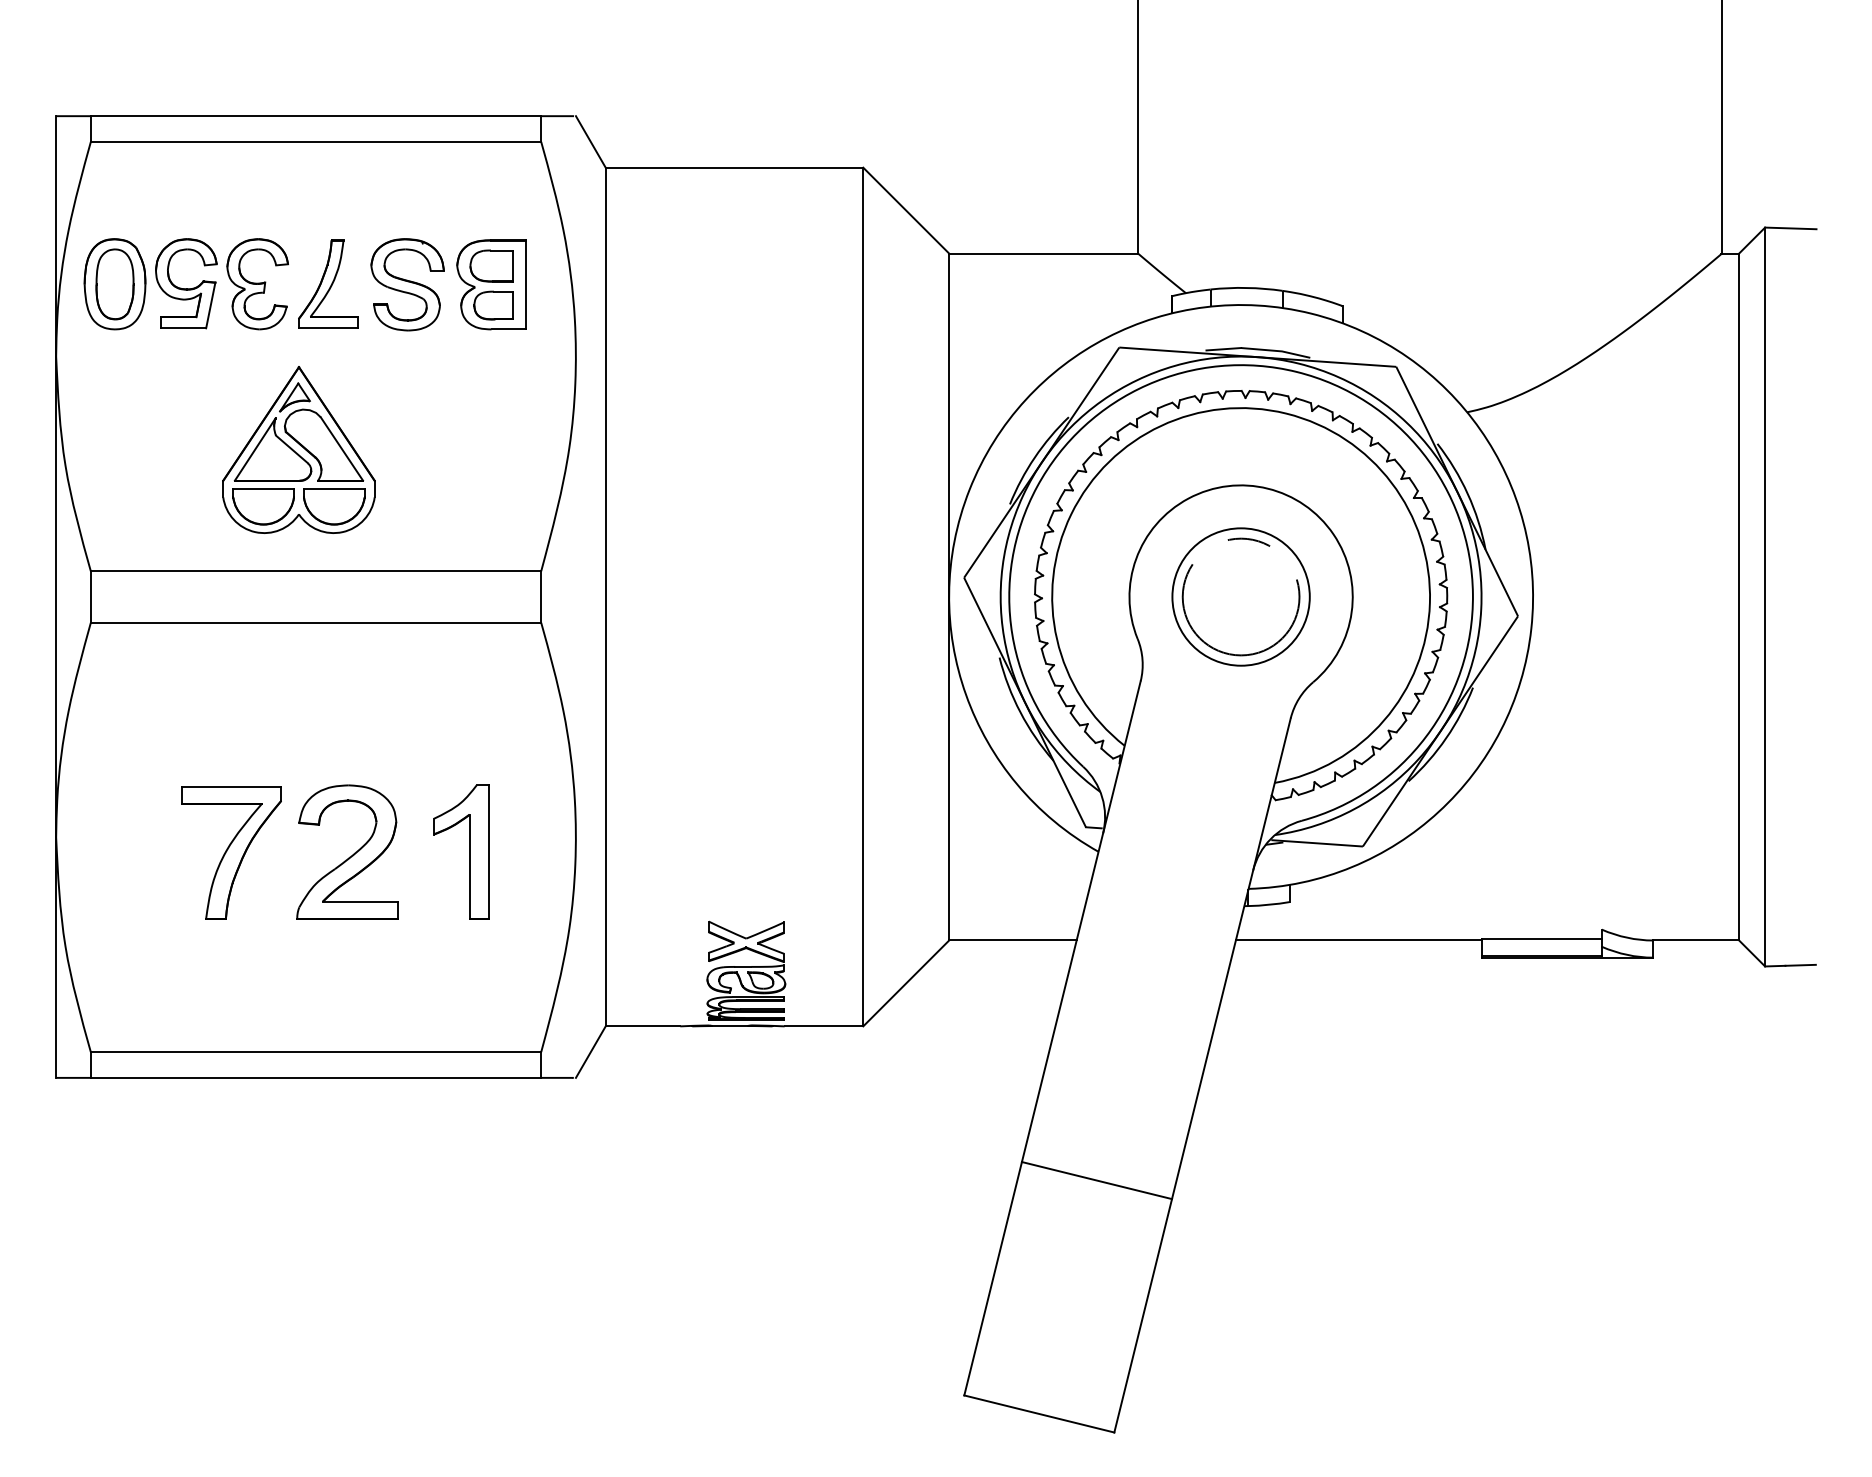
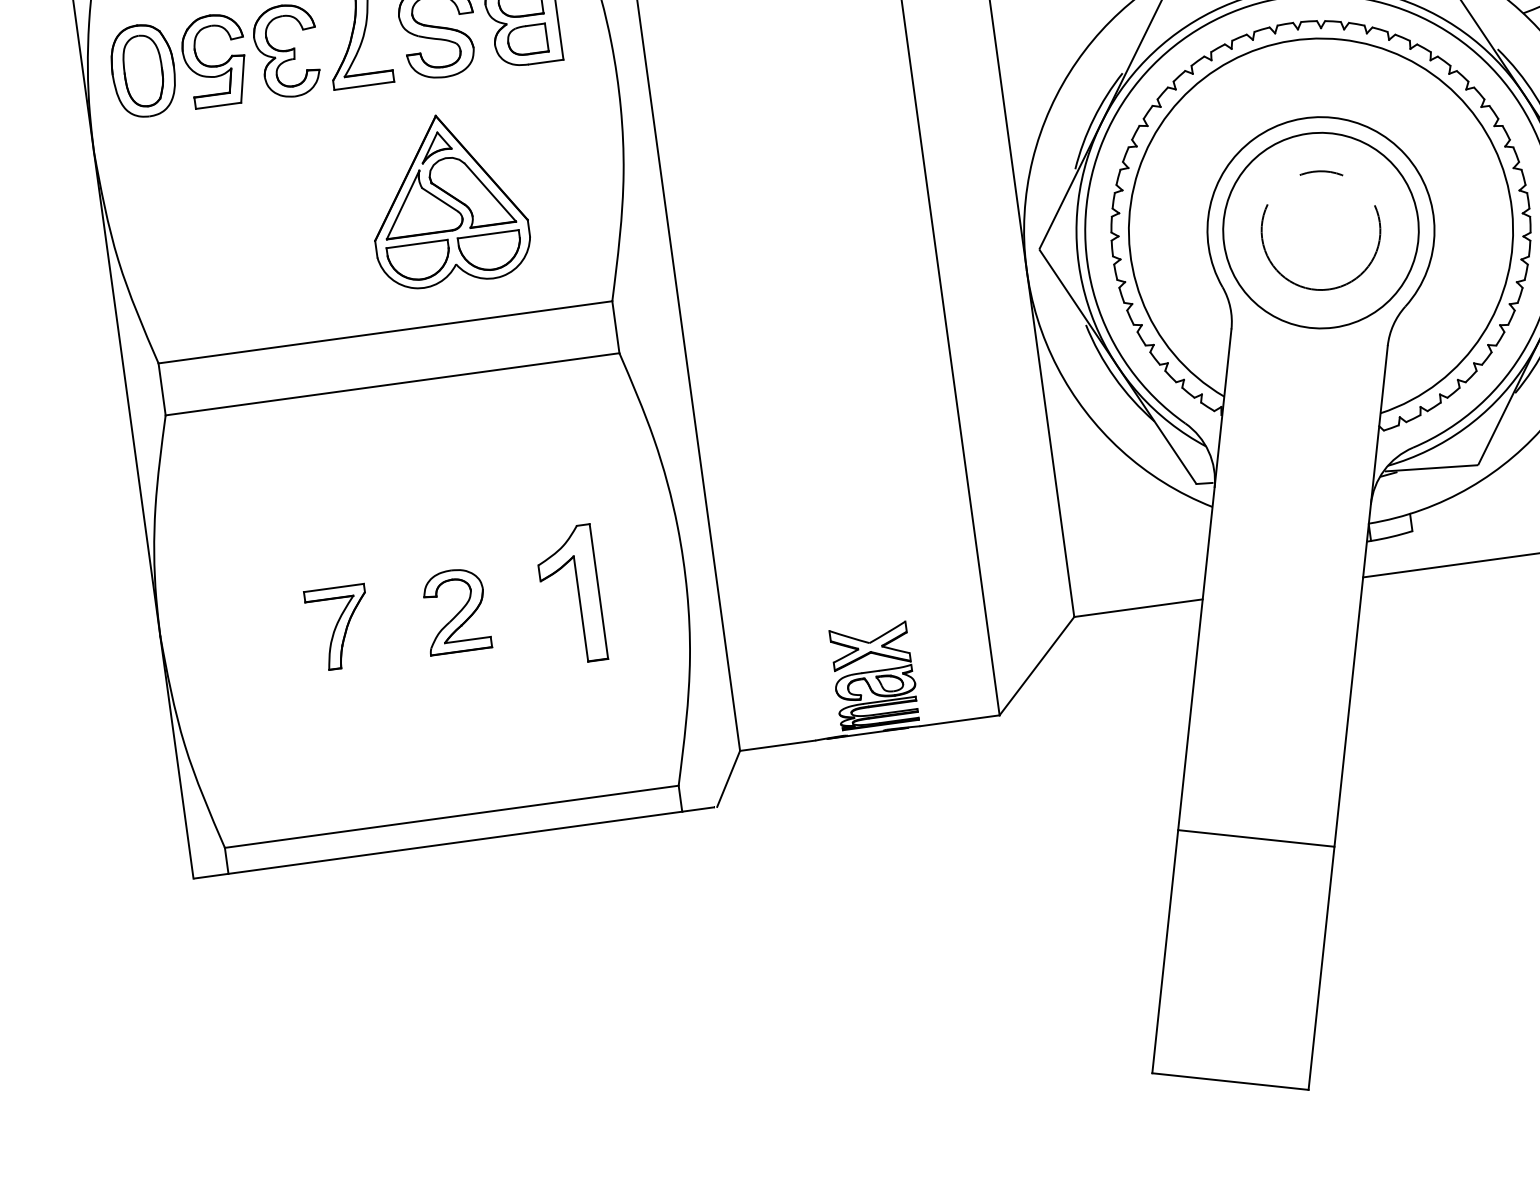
part: (298, 449) -> (446, 198), moved
circle: (1240, 596) -> (1320, 230), size x1.4
part: (347, 851) -> (455, 610), size x0.6
part: (231, 852) -> (339, 627), size x0.6

